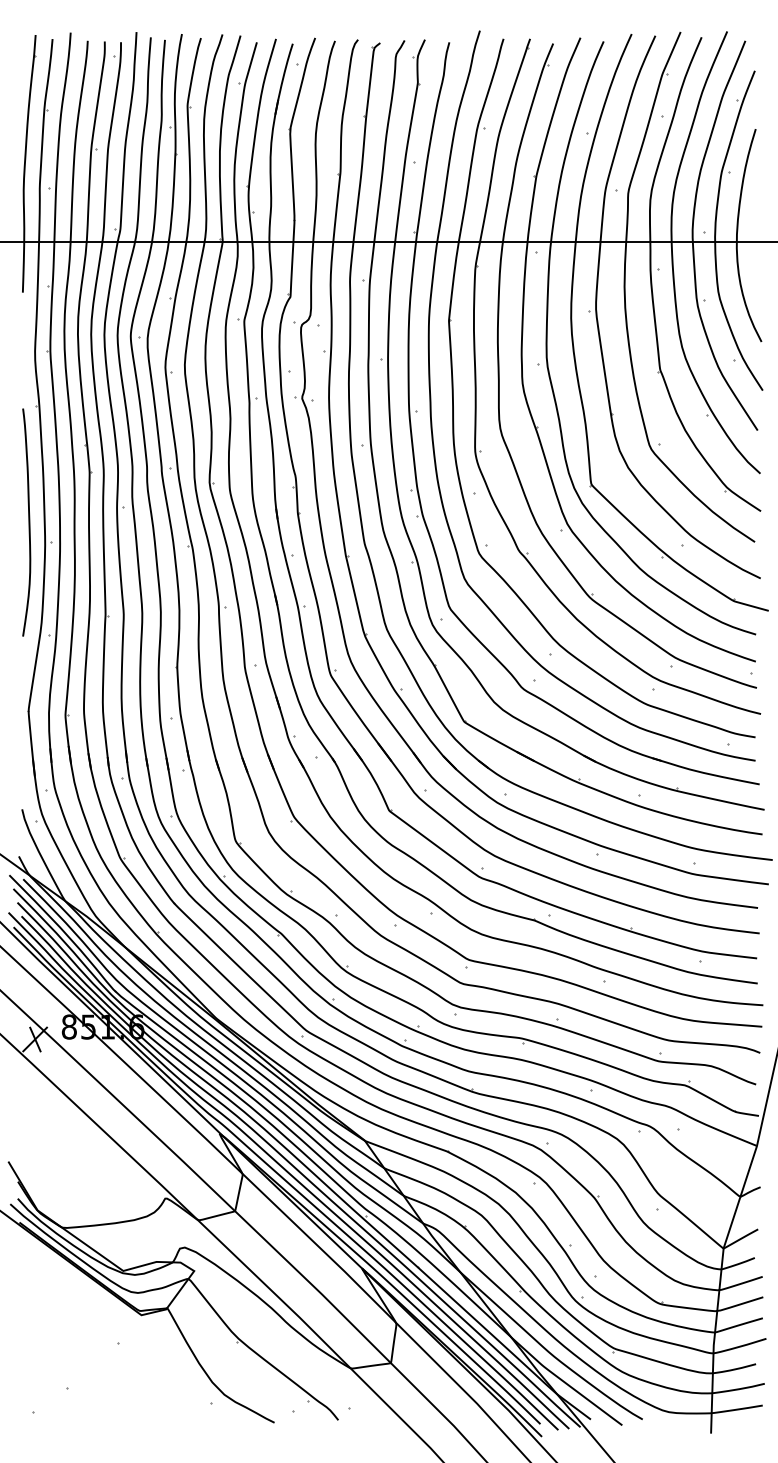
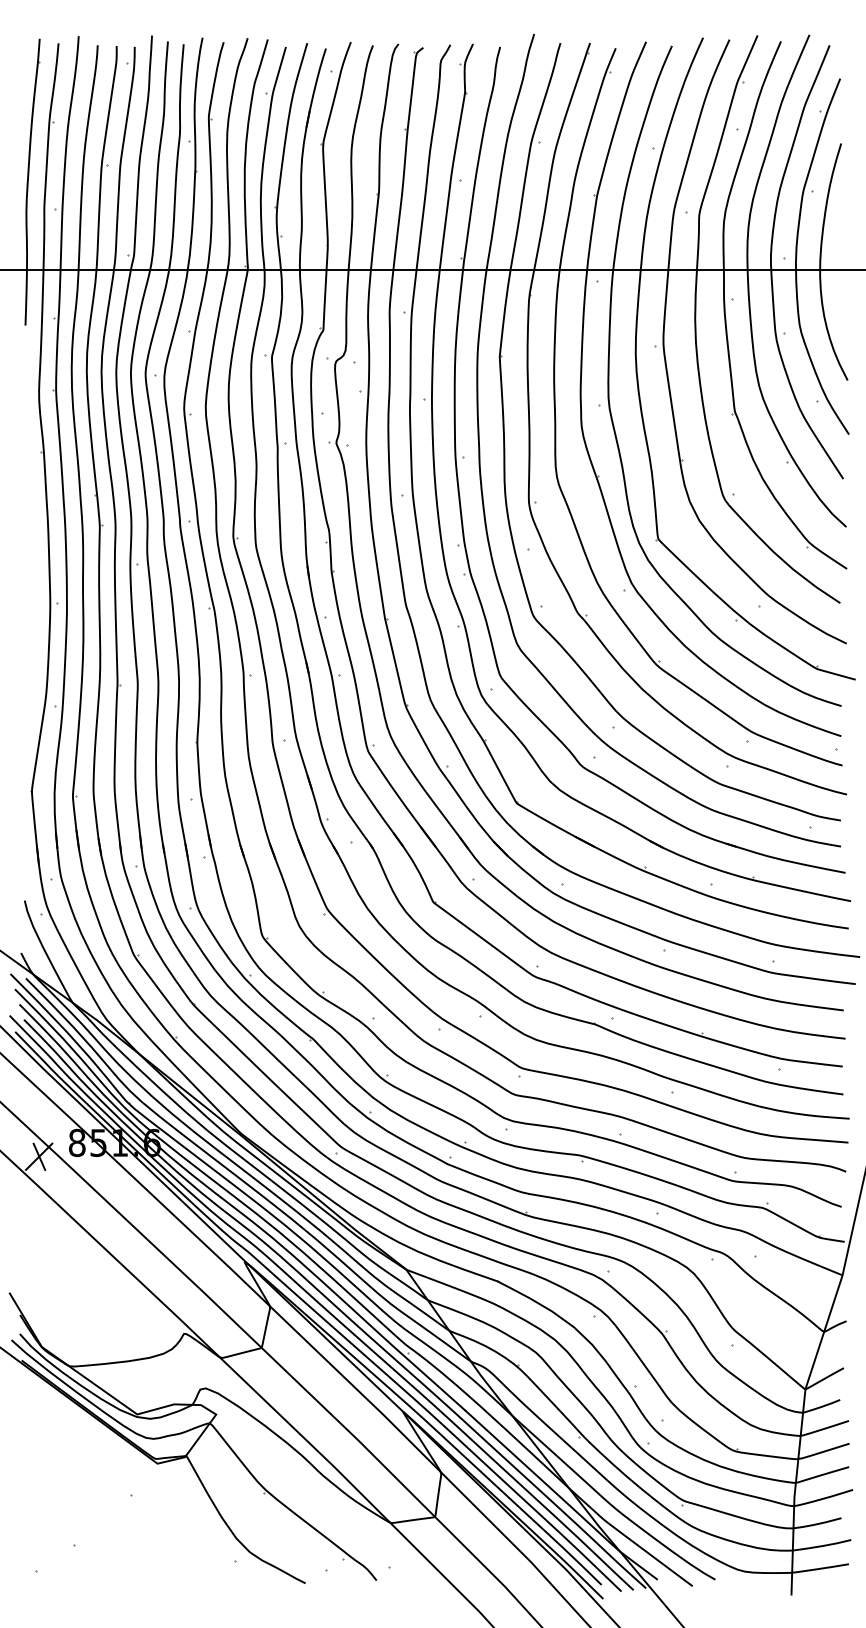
curve: (28, 522) -> (31, 581), removed

